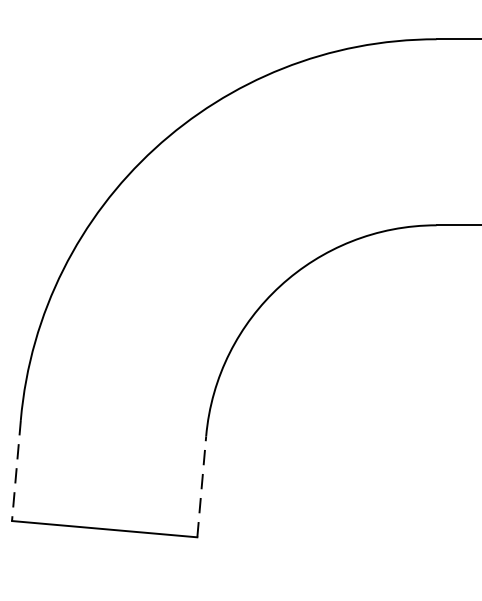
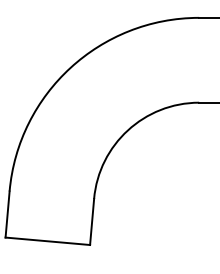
line: (16, 472) -> (7, 215), dashed -> solid
line: (202, 485) -> (92, 221), dashed -> solid

